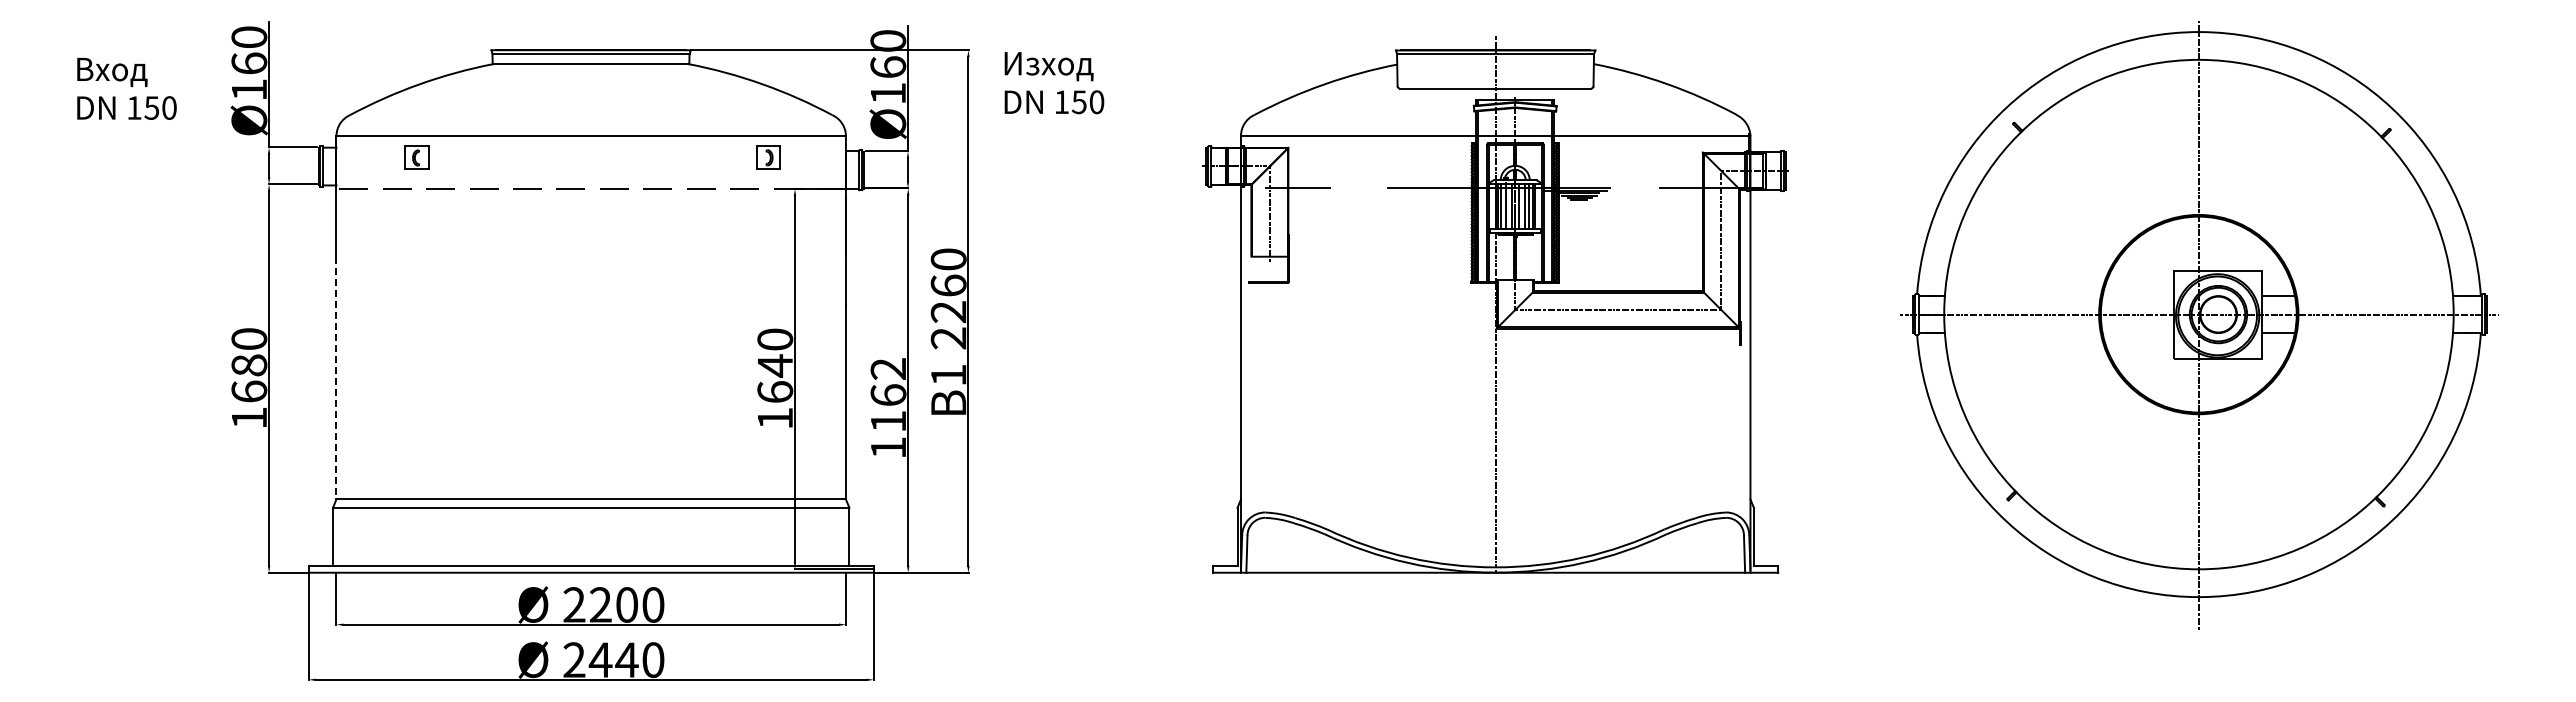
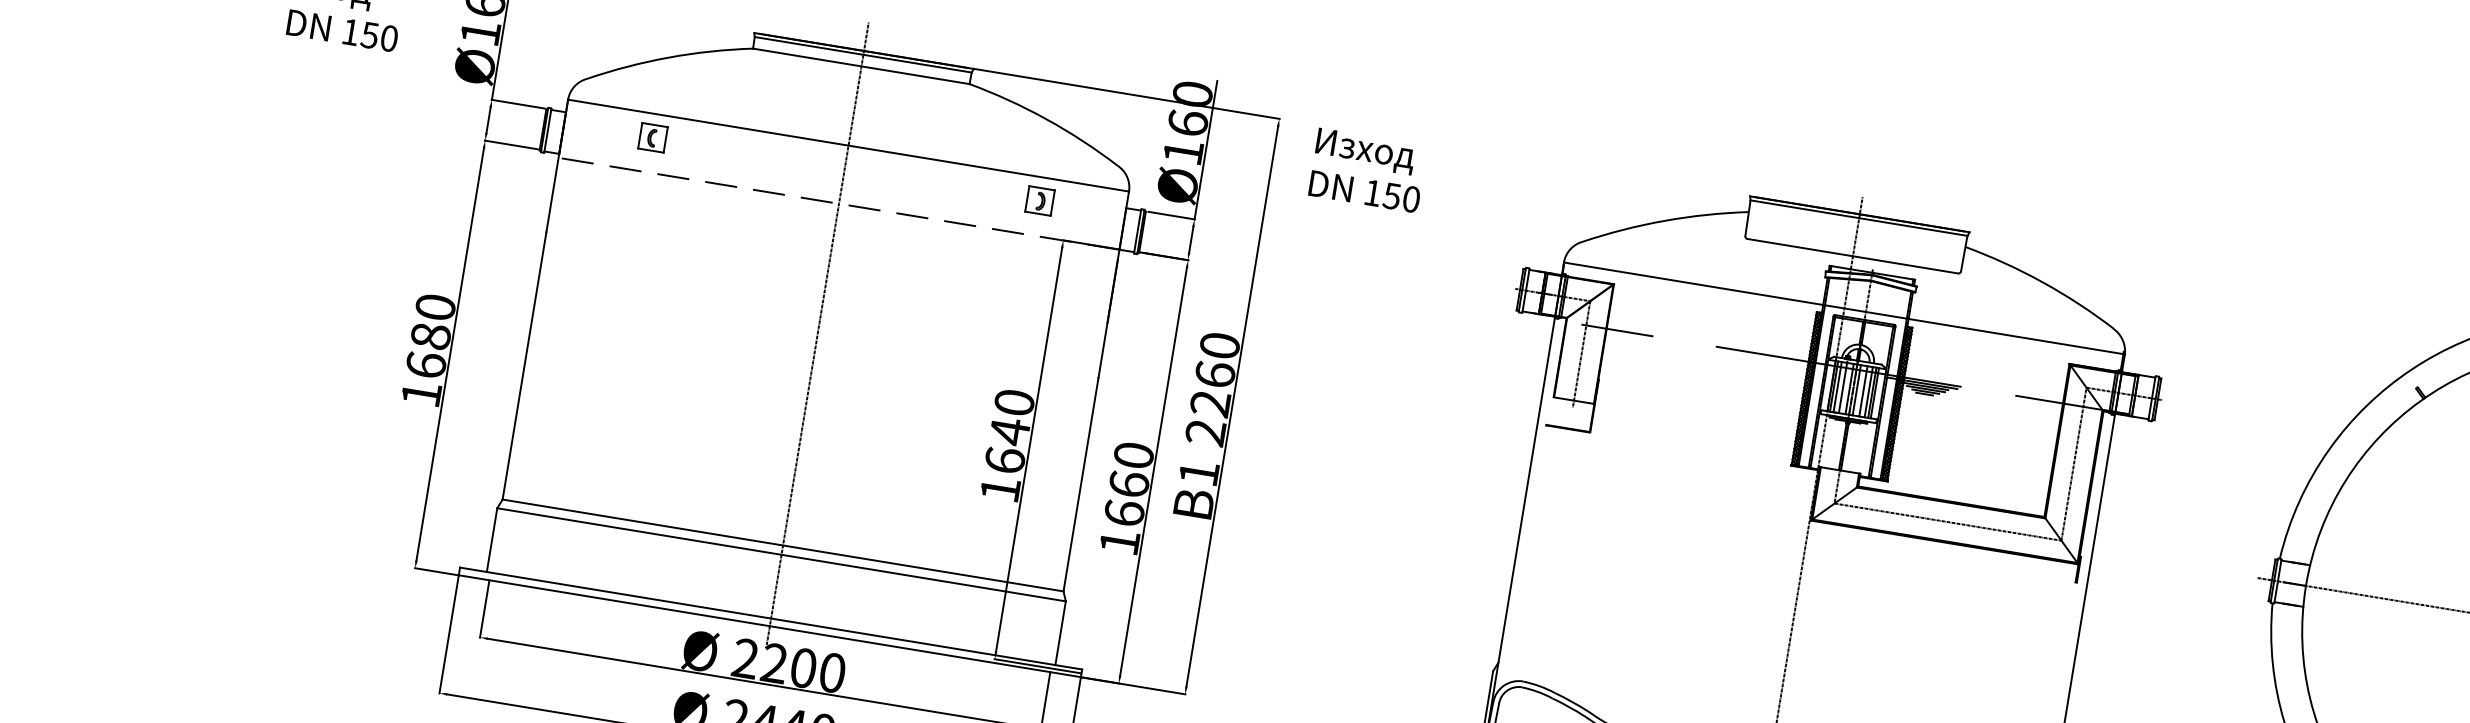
line: (591, 306) -> (818, 333), added
line: (336, 378) -> (524, 366), dashed -> solid
text: (888, 394) -> (1129, 483), 1162 -> 1660

